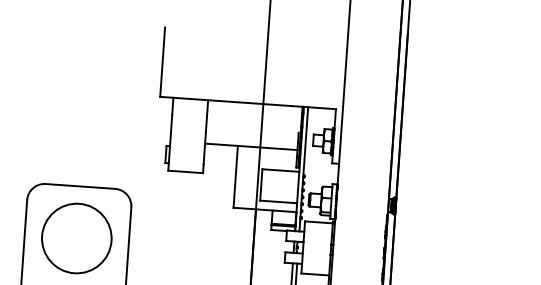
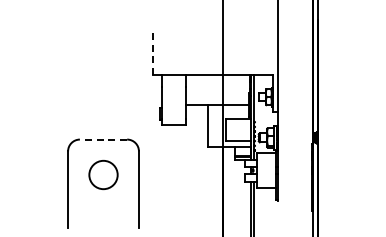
line: (162, 62) -> (153, 51), solid -> dashed
line: (80, 186) -> (103, 139), solid -> dashed
circle: (76, 237) -> (103, 174), size x0.6

